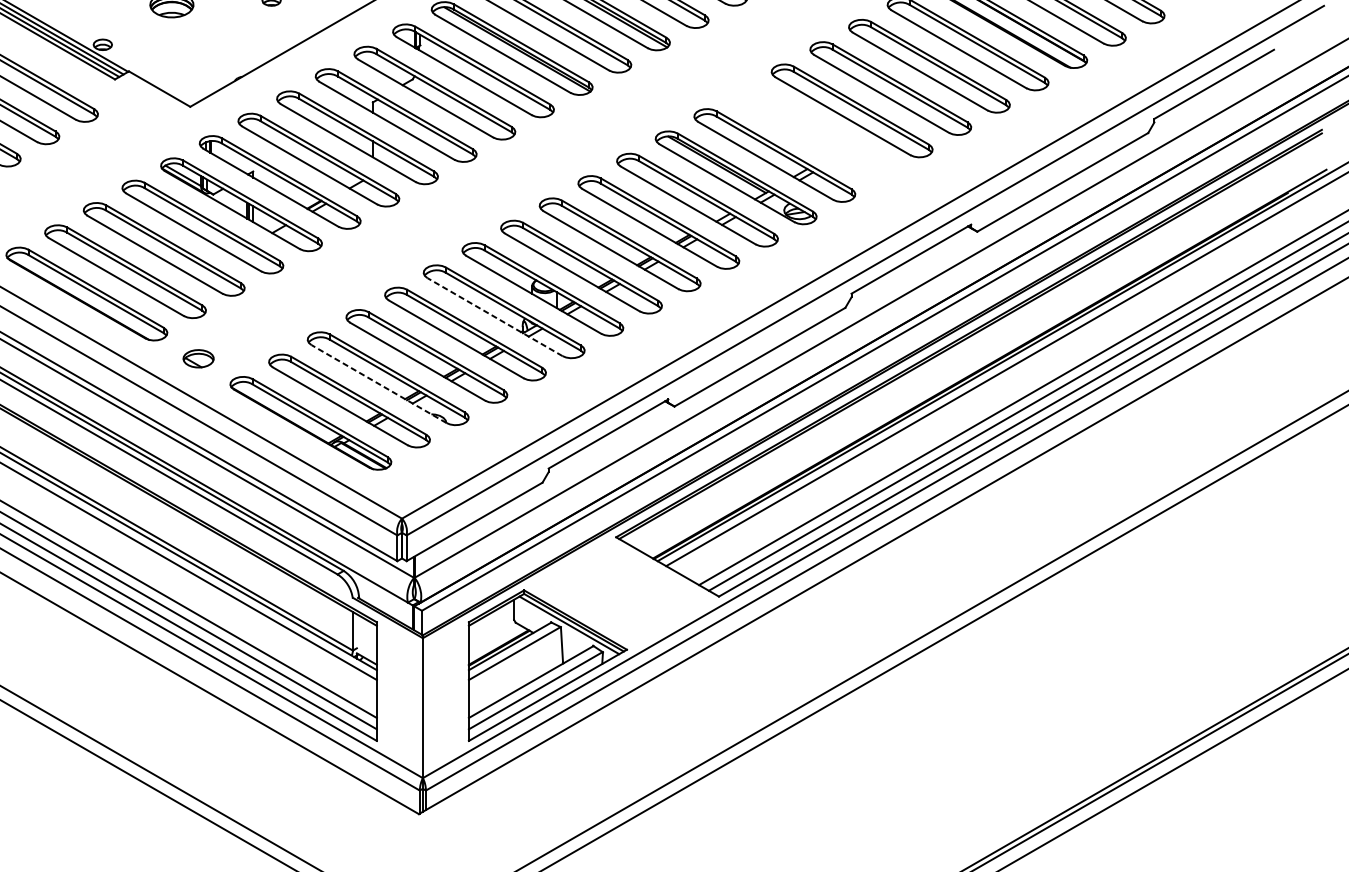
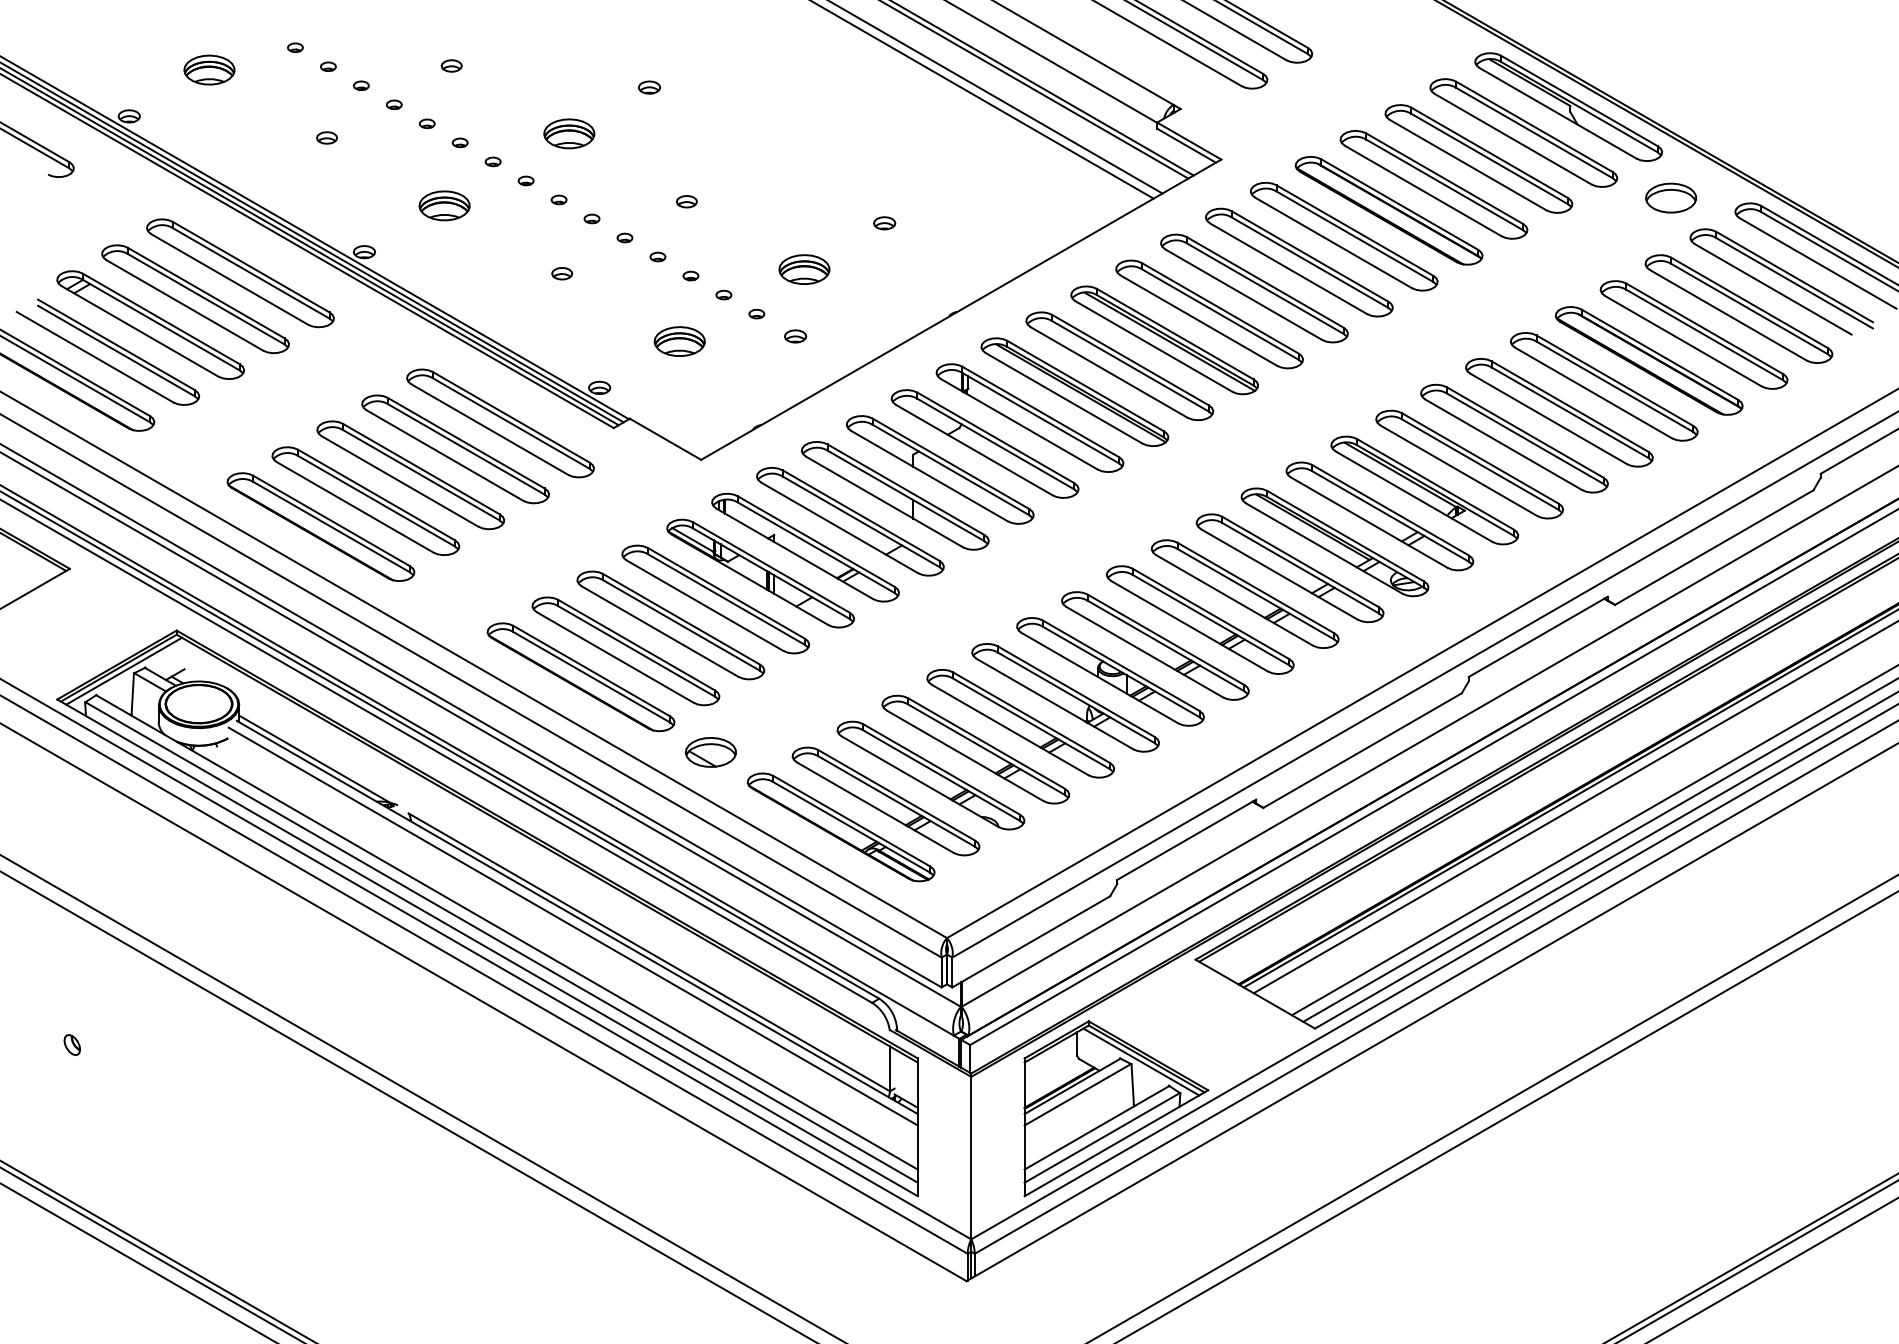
part: (813, 133) -> (1424, 490), added
line: (494, 316) -> (1054, 703), dashed -> solid
part: (198, 358) -> (710, 752), size x1.43
line: (378, 383) -> (919, 781), dashed -> solid

